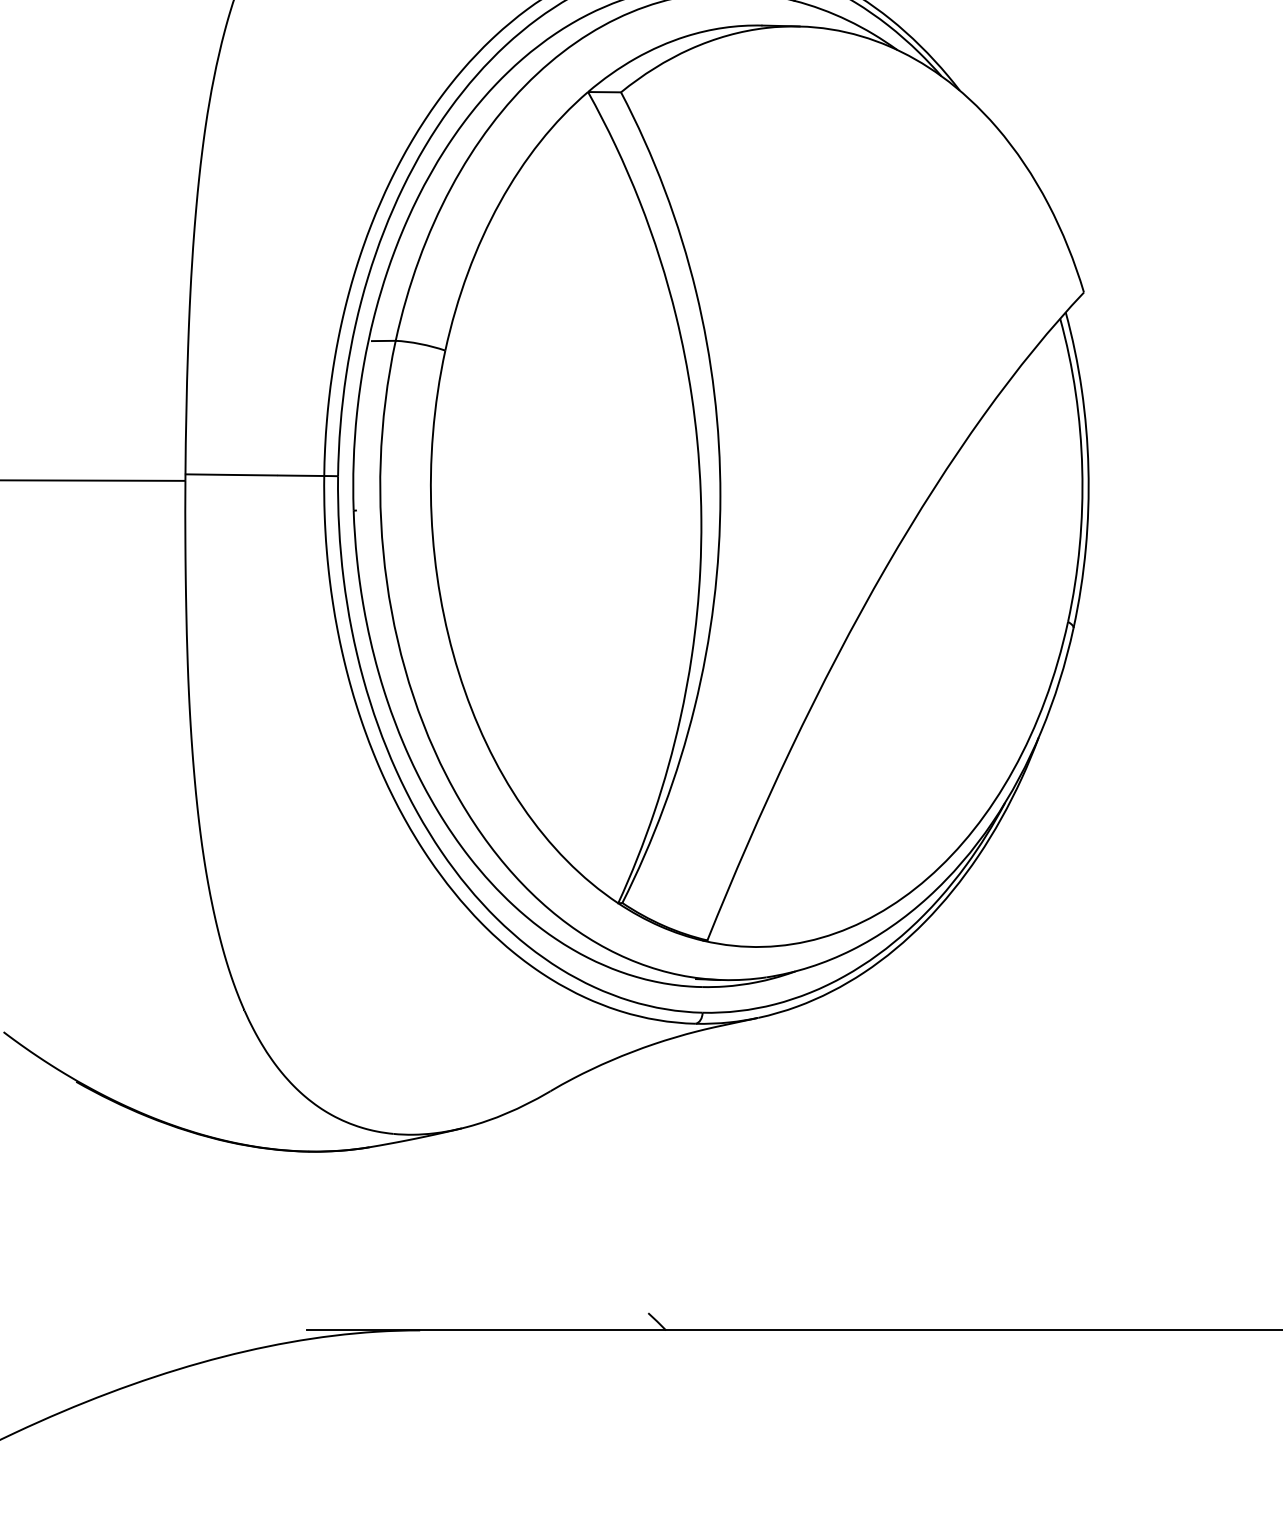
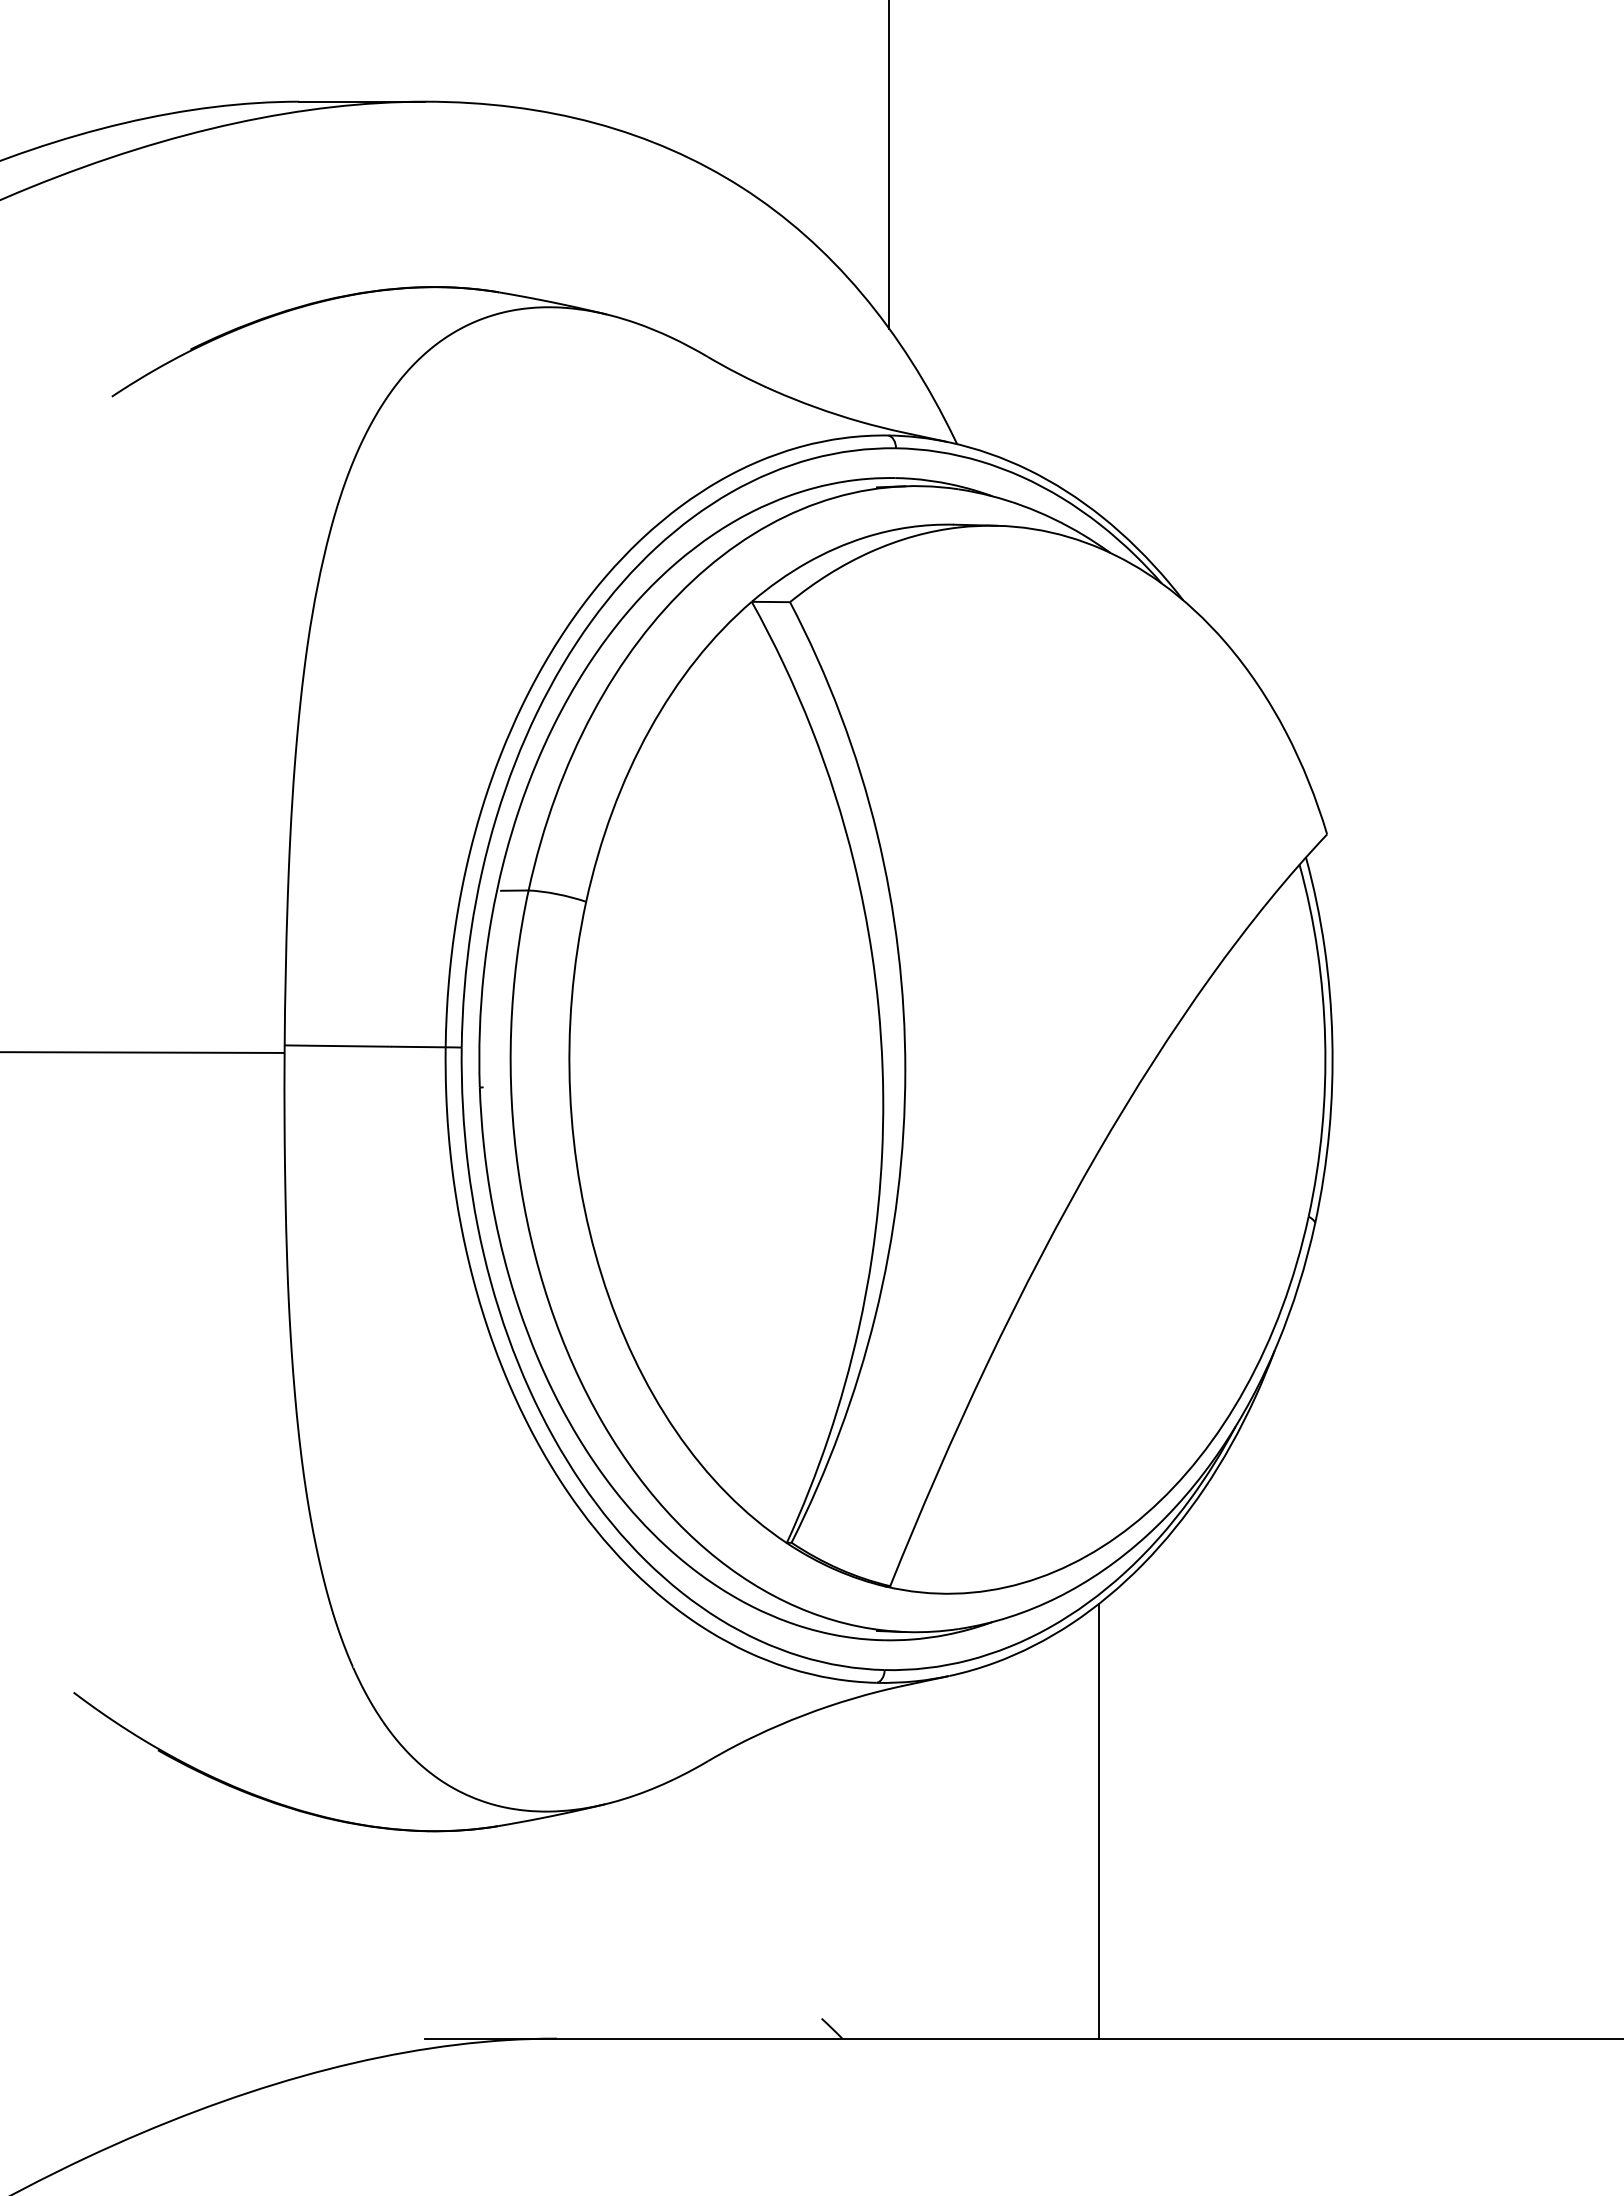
line: (887, 1142) -> (1099, 1820), added

